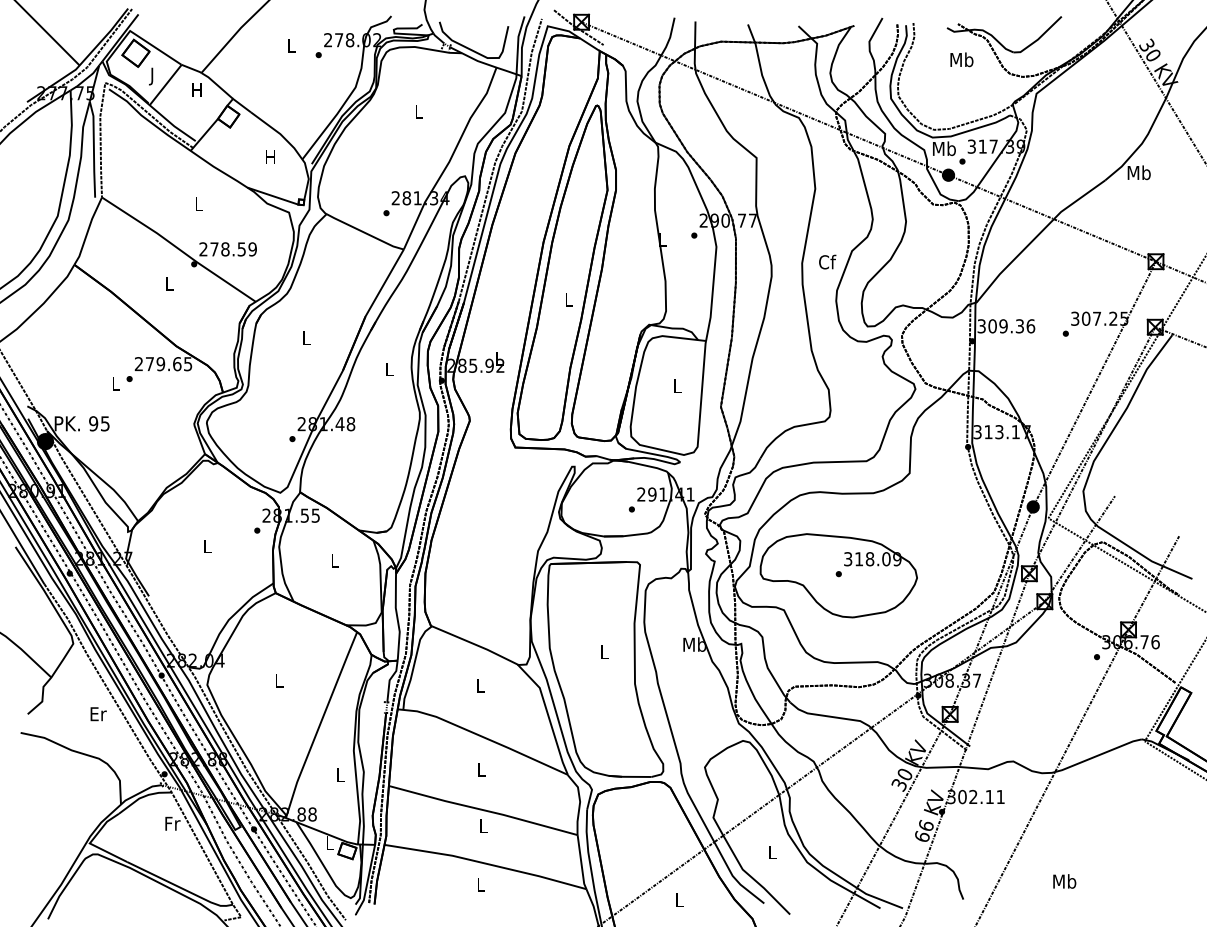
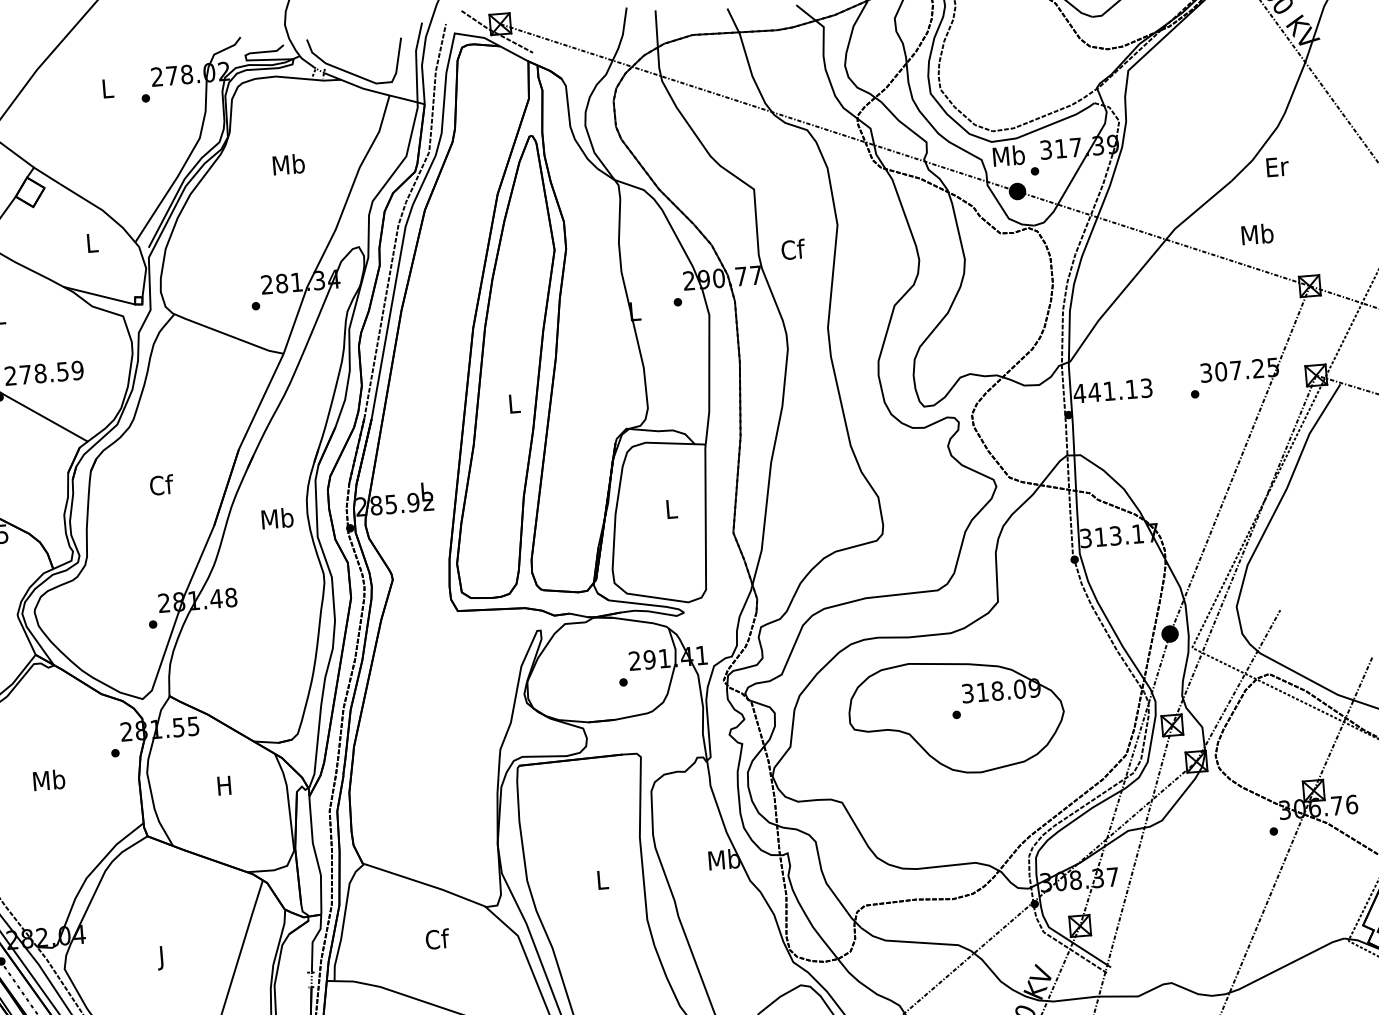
text: (961, 59) -> (1256, 233), moved
text: (418, 111) -> (288, 164), L -> Mb
text: (270, 156) -> (91, 241), H -> L
text: (1138, 172) -> (1276, 166), Mb -> Er
text: (827, 261) -> (793, 248), moved
text: (1006, 326) -> (1113, 391), 309.36 -> 441.13
text: (306, 337) -> (160, 484), L -> Cf
text: (389, 369) -> (277, 518), L -> Mb
text: (206, 546) -> (48, 780), L -> Mb
text: (334, 560) -> (224, 785), L -> H
part: (838, 575) -> (956, 716), moved
text: (279, 682) -> (162, 957), L -> J
text: (480, 685) -> (436, 939), L -> Cf

